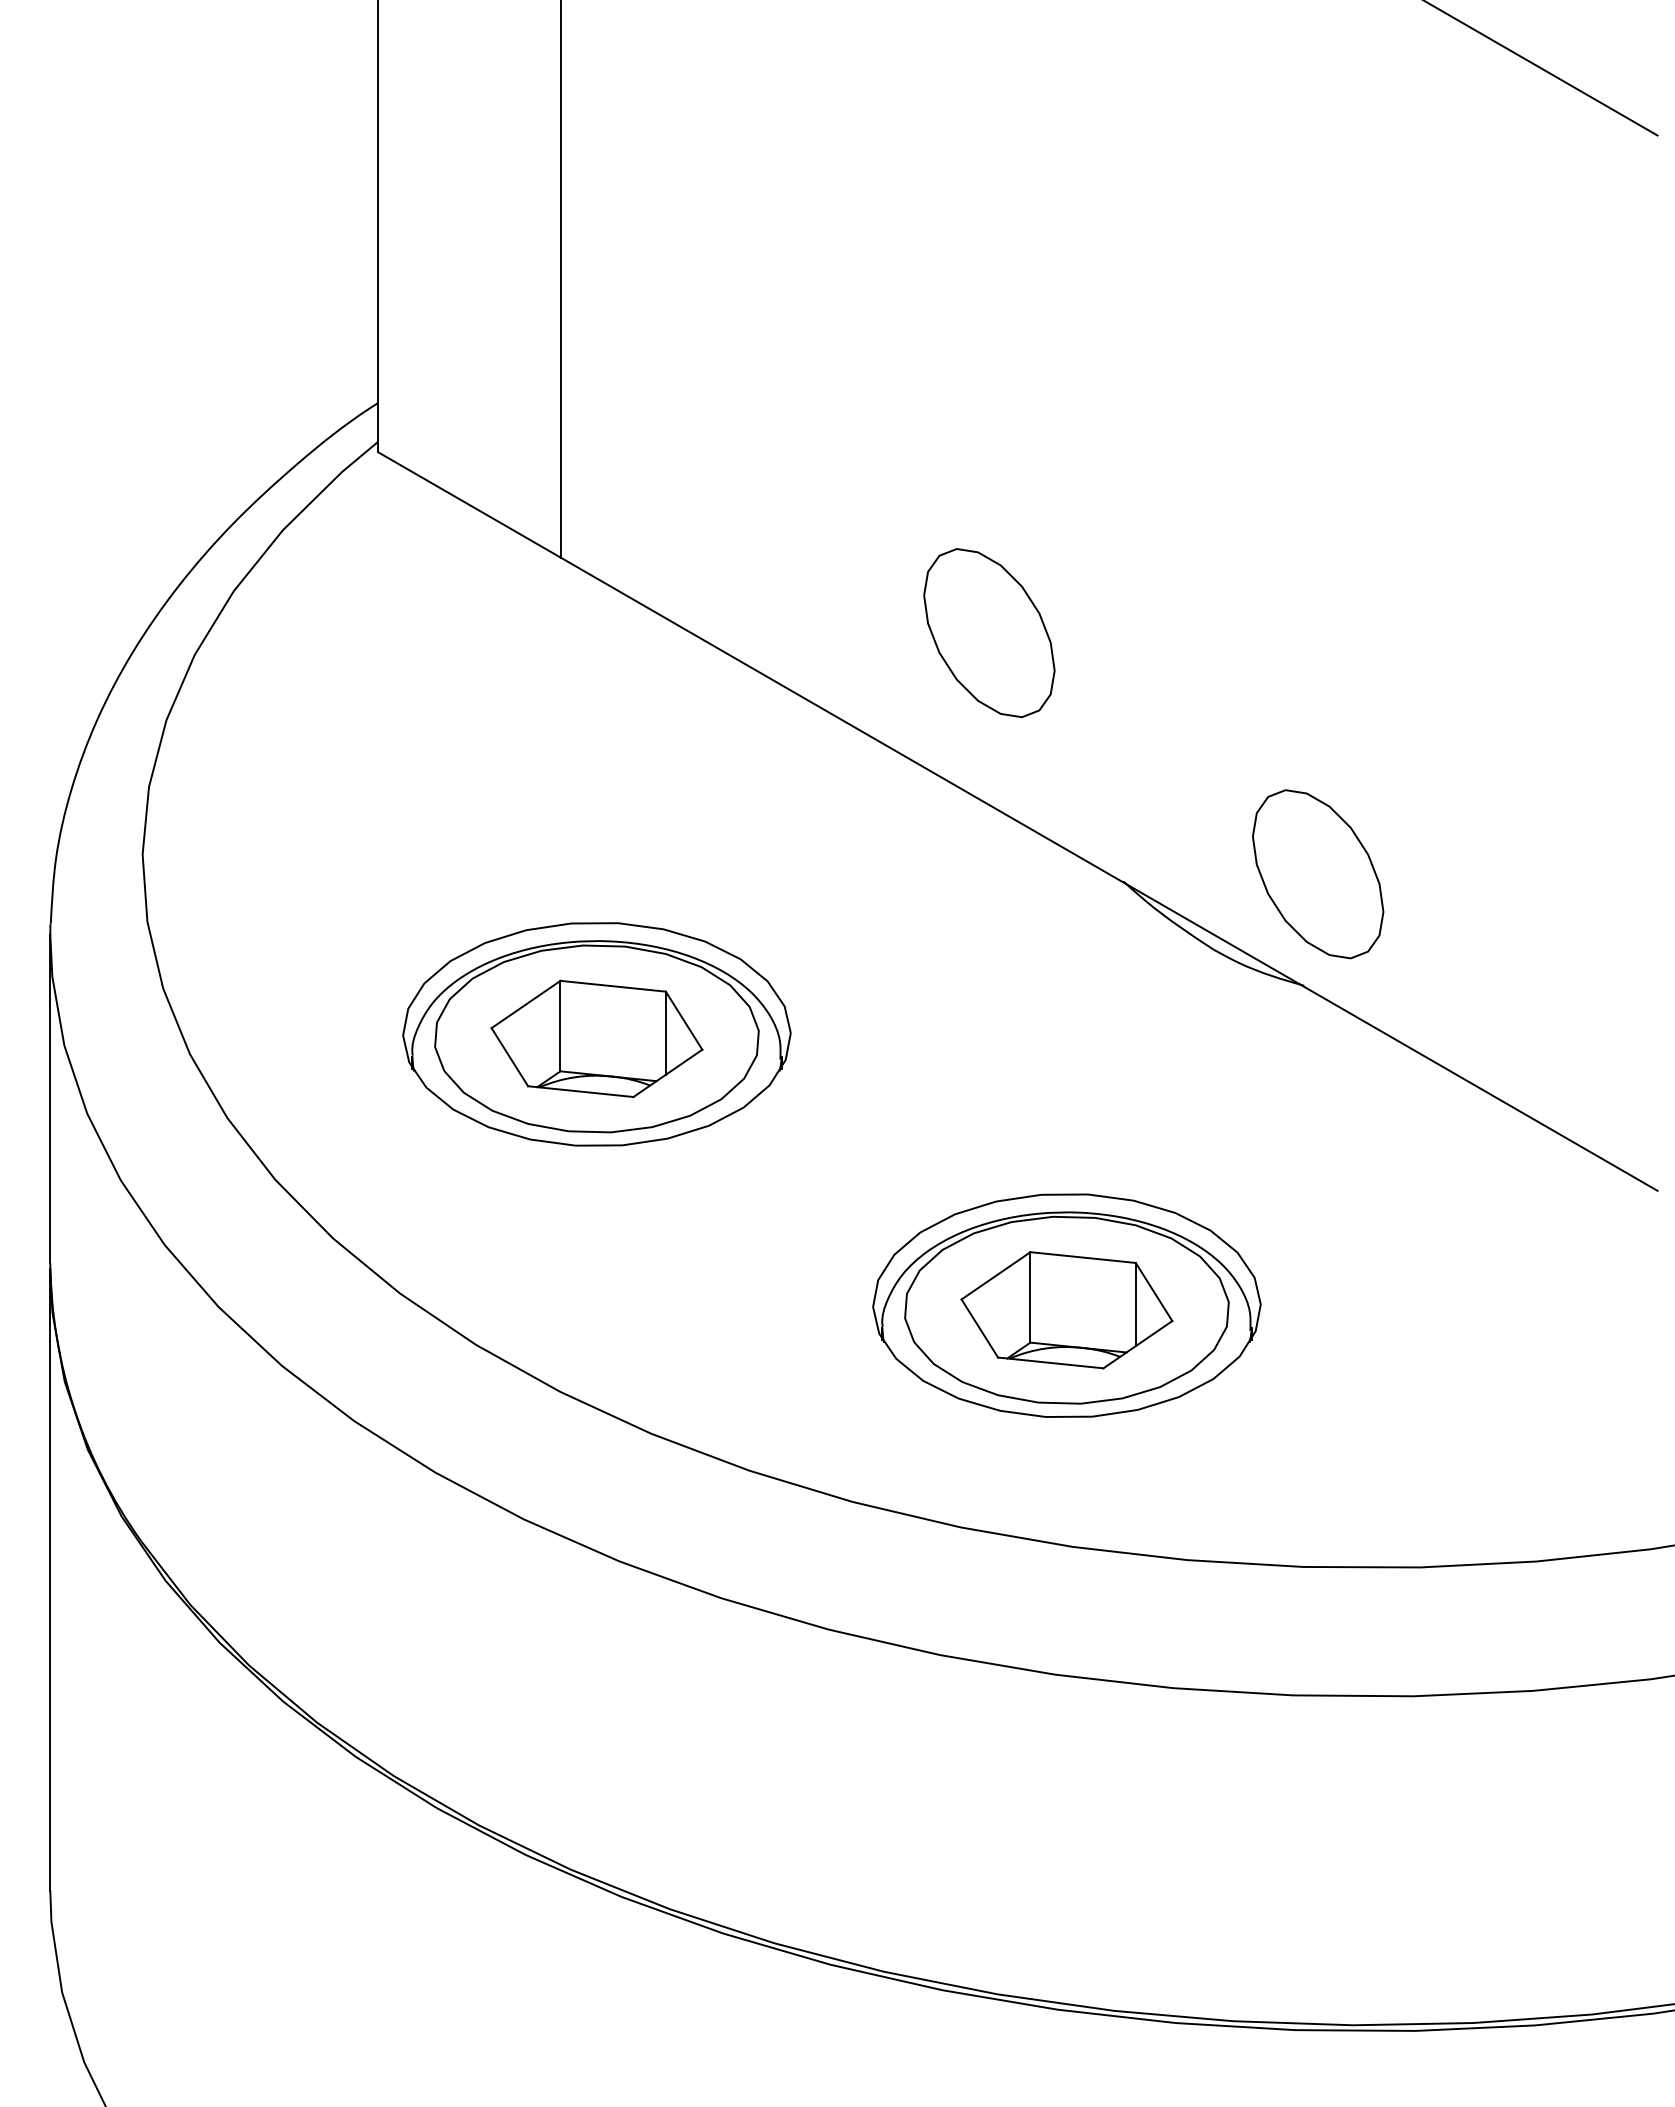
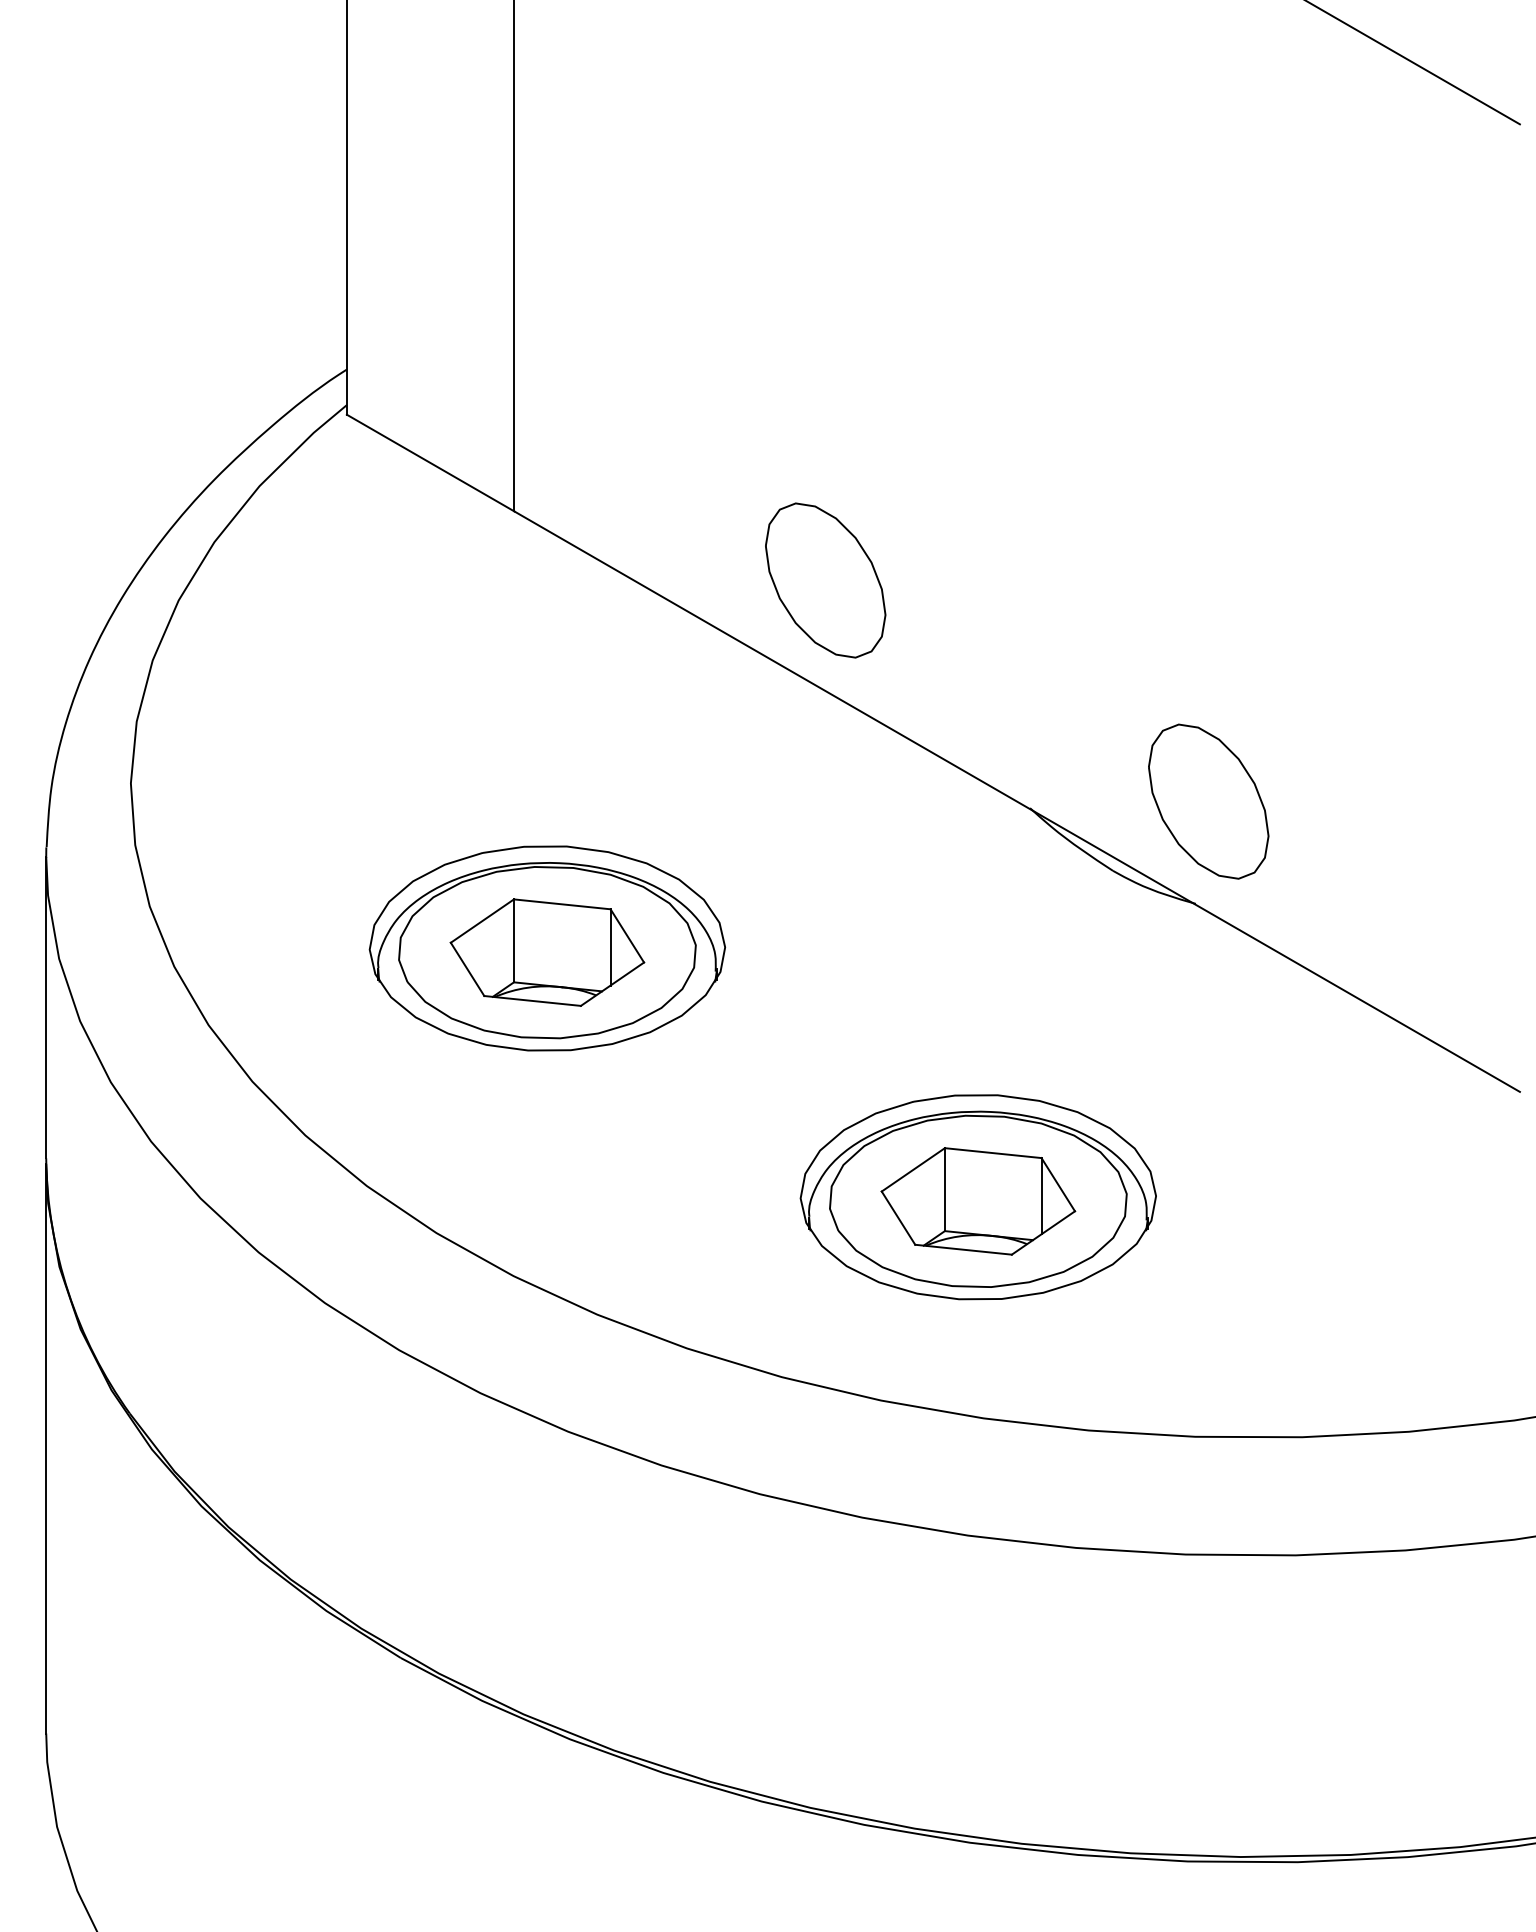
part: (989, 633) -> (825, 580), moved

